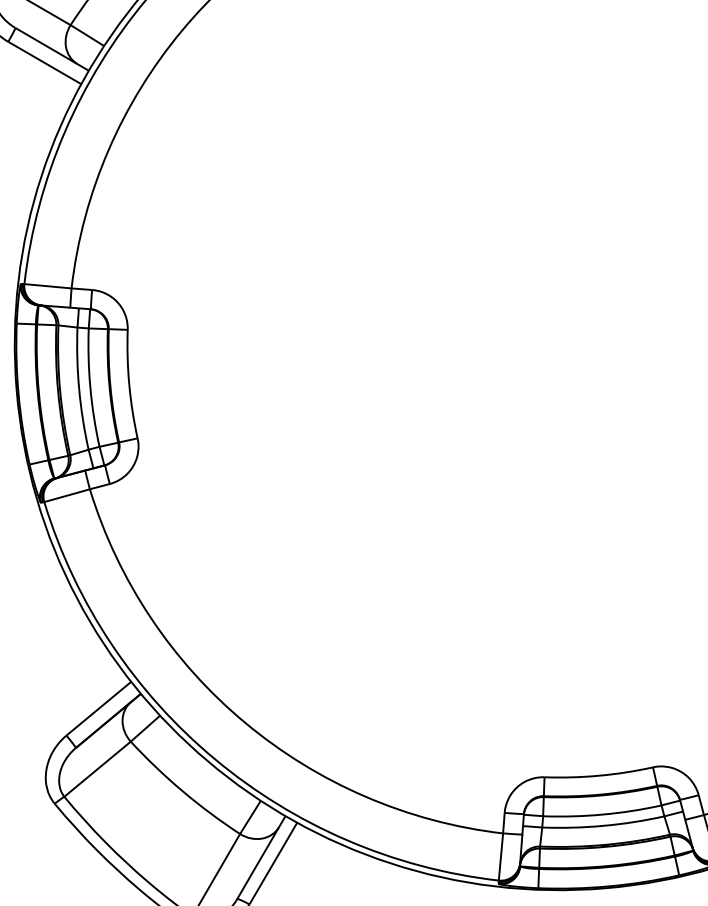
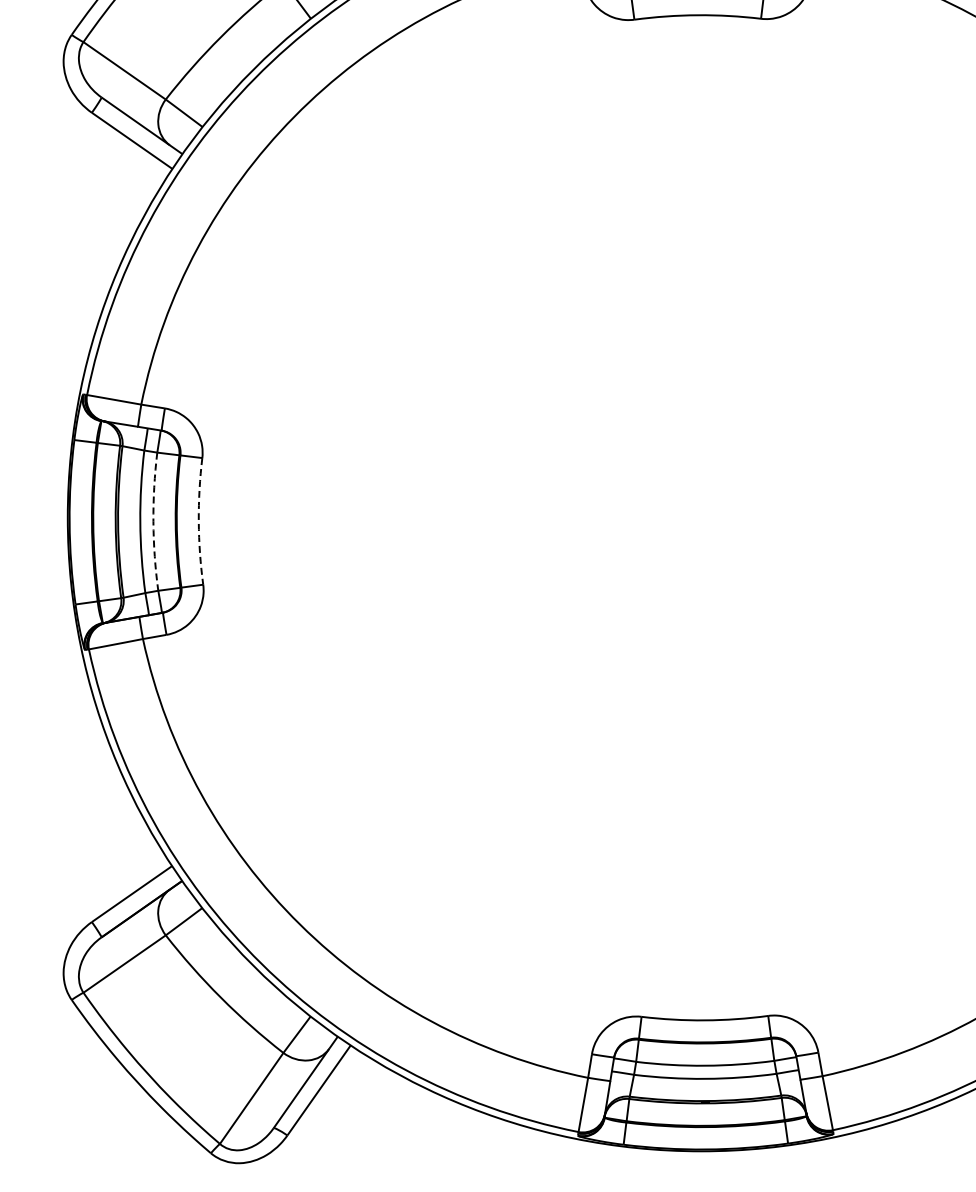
arc: (129, 384) -> (198, 521), solid -> dashed
arc: (90, 387) -> (153, 521), solid -> dashed

